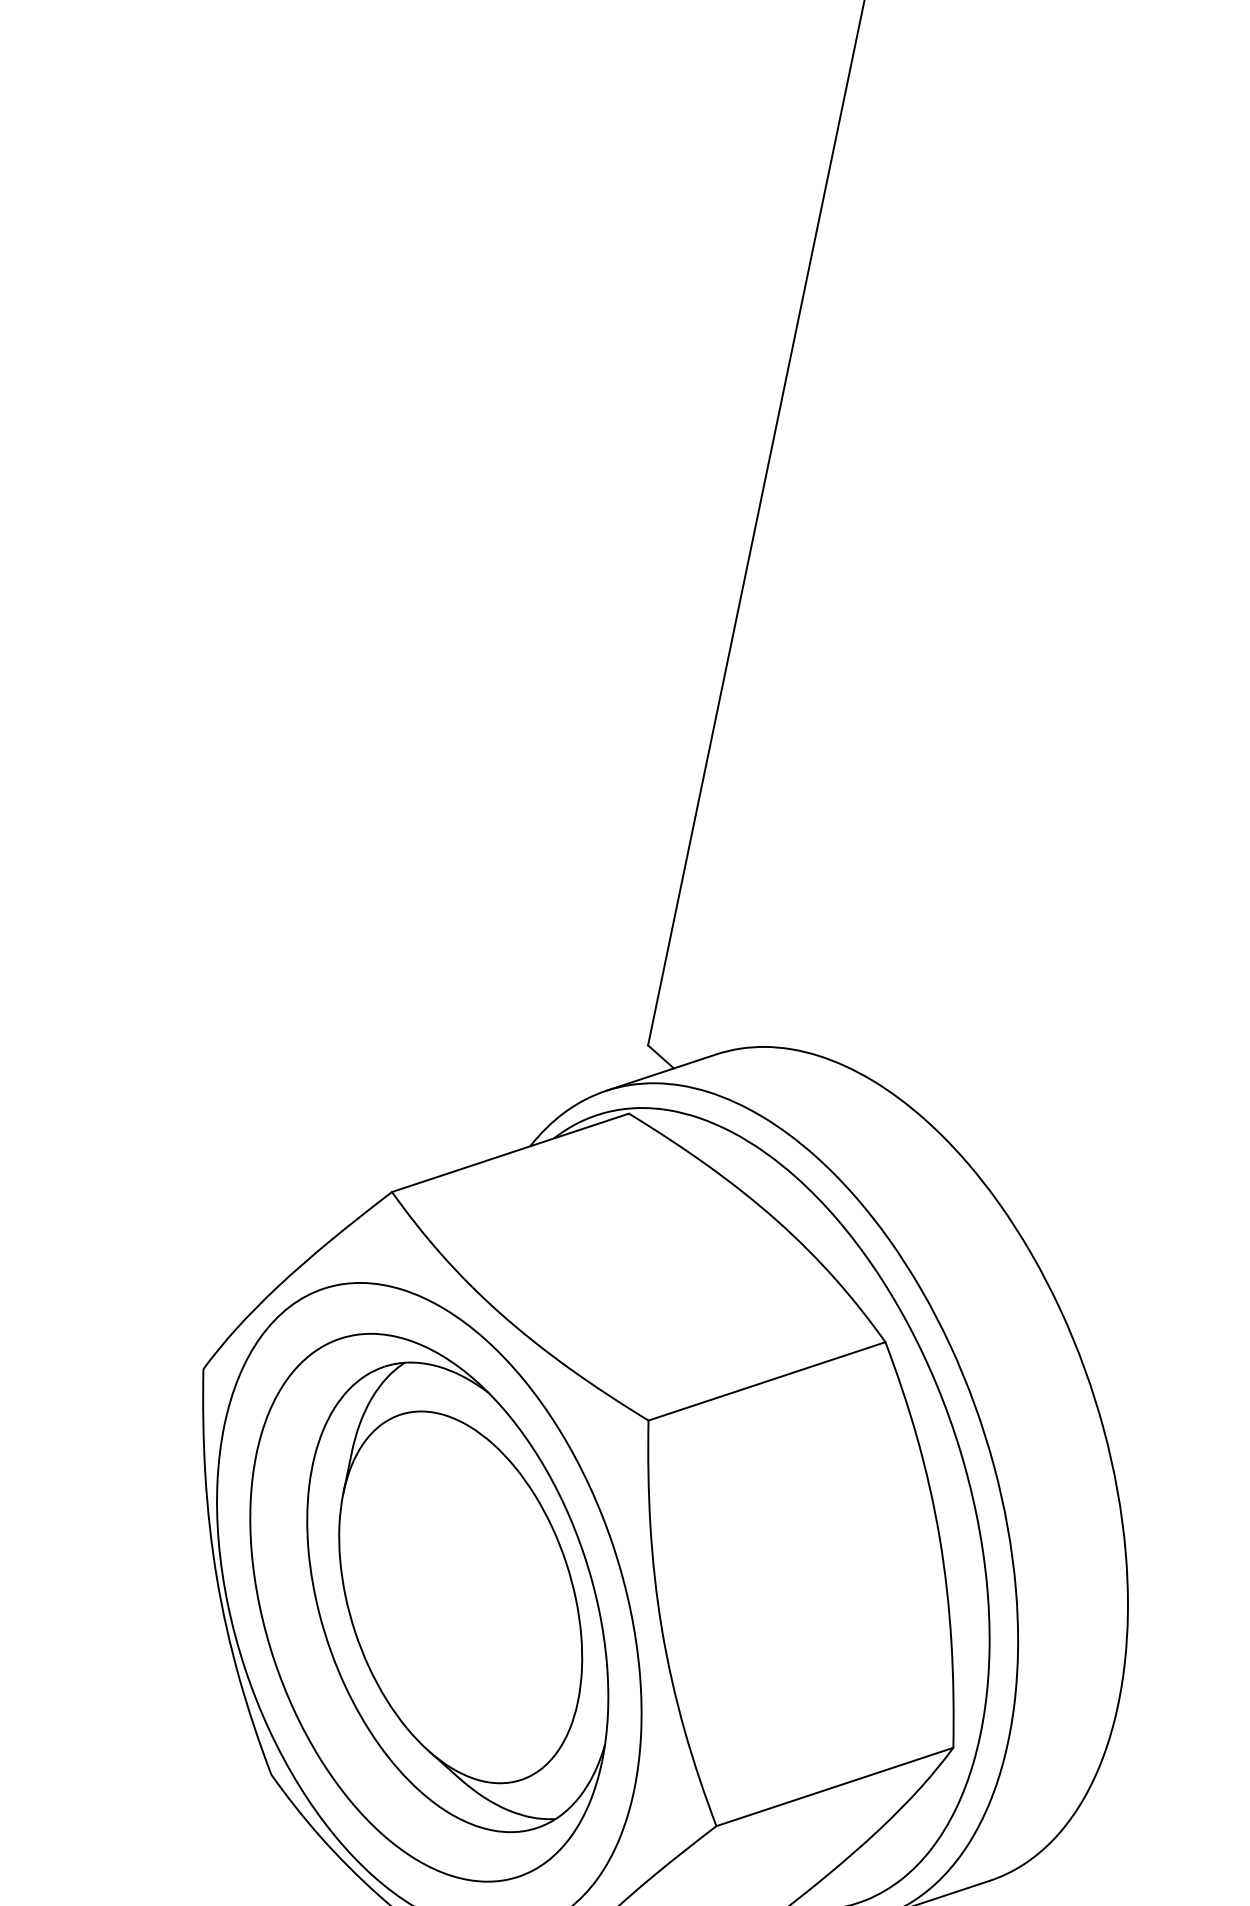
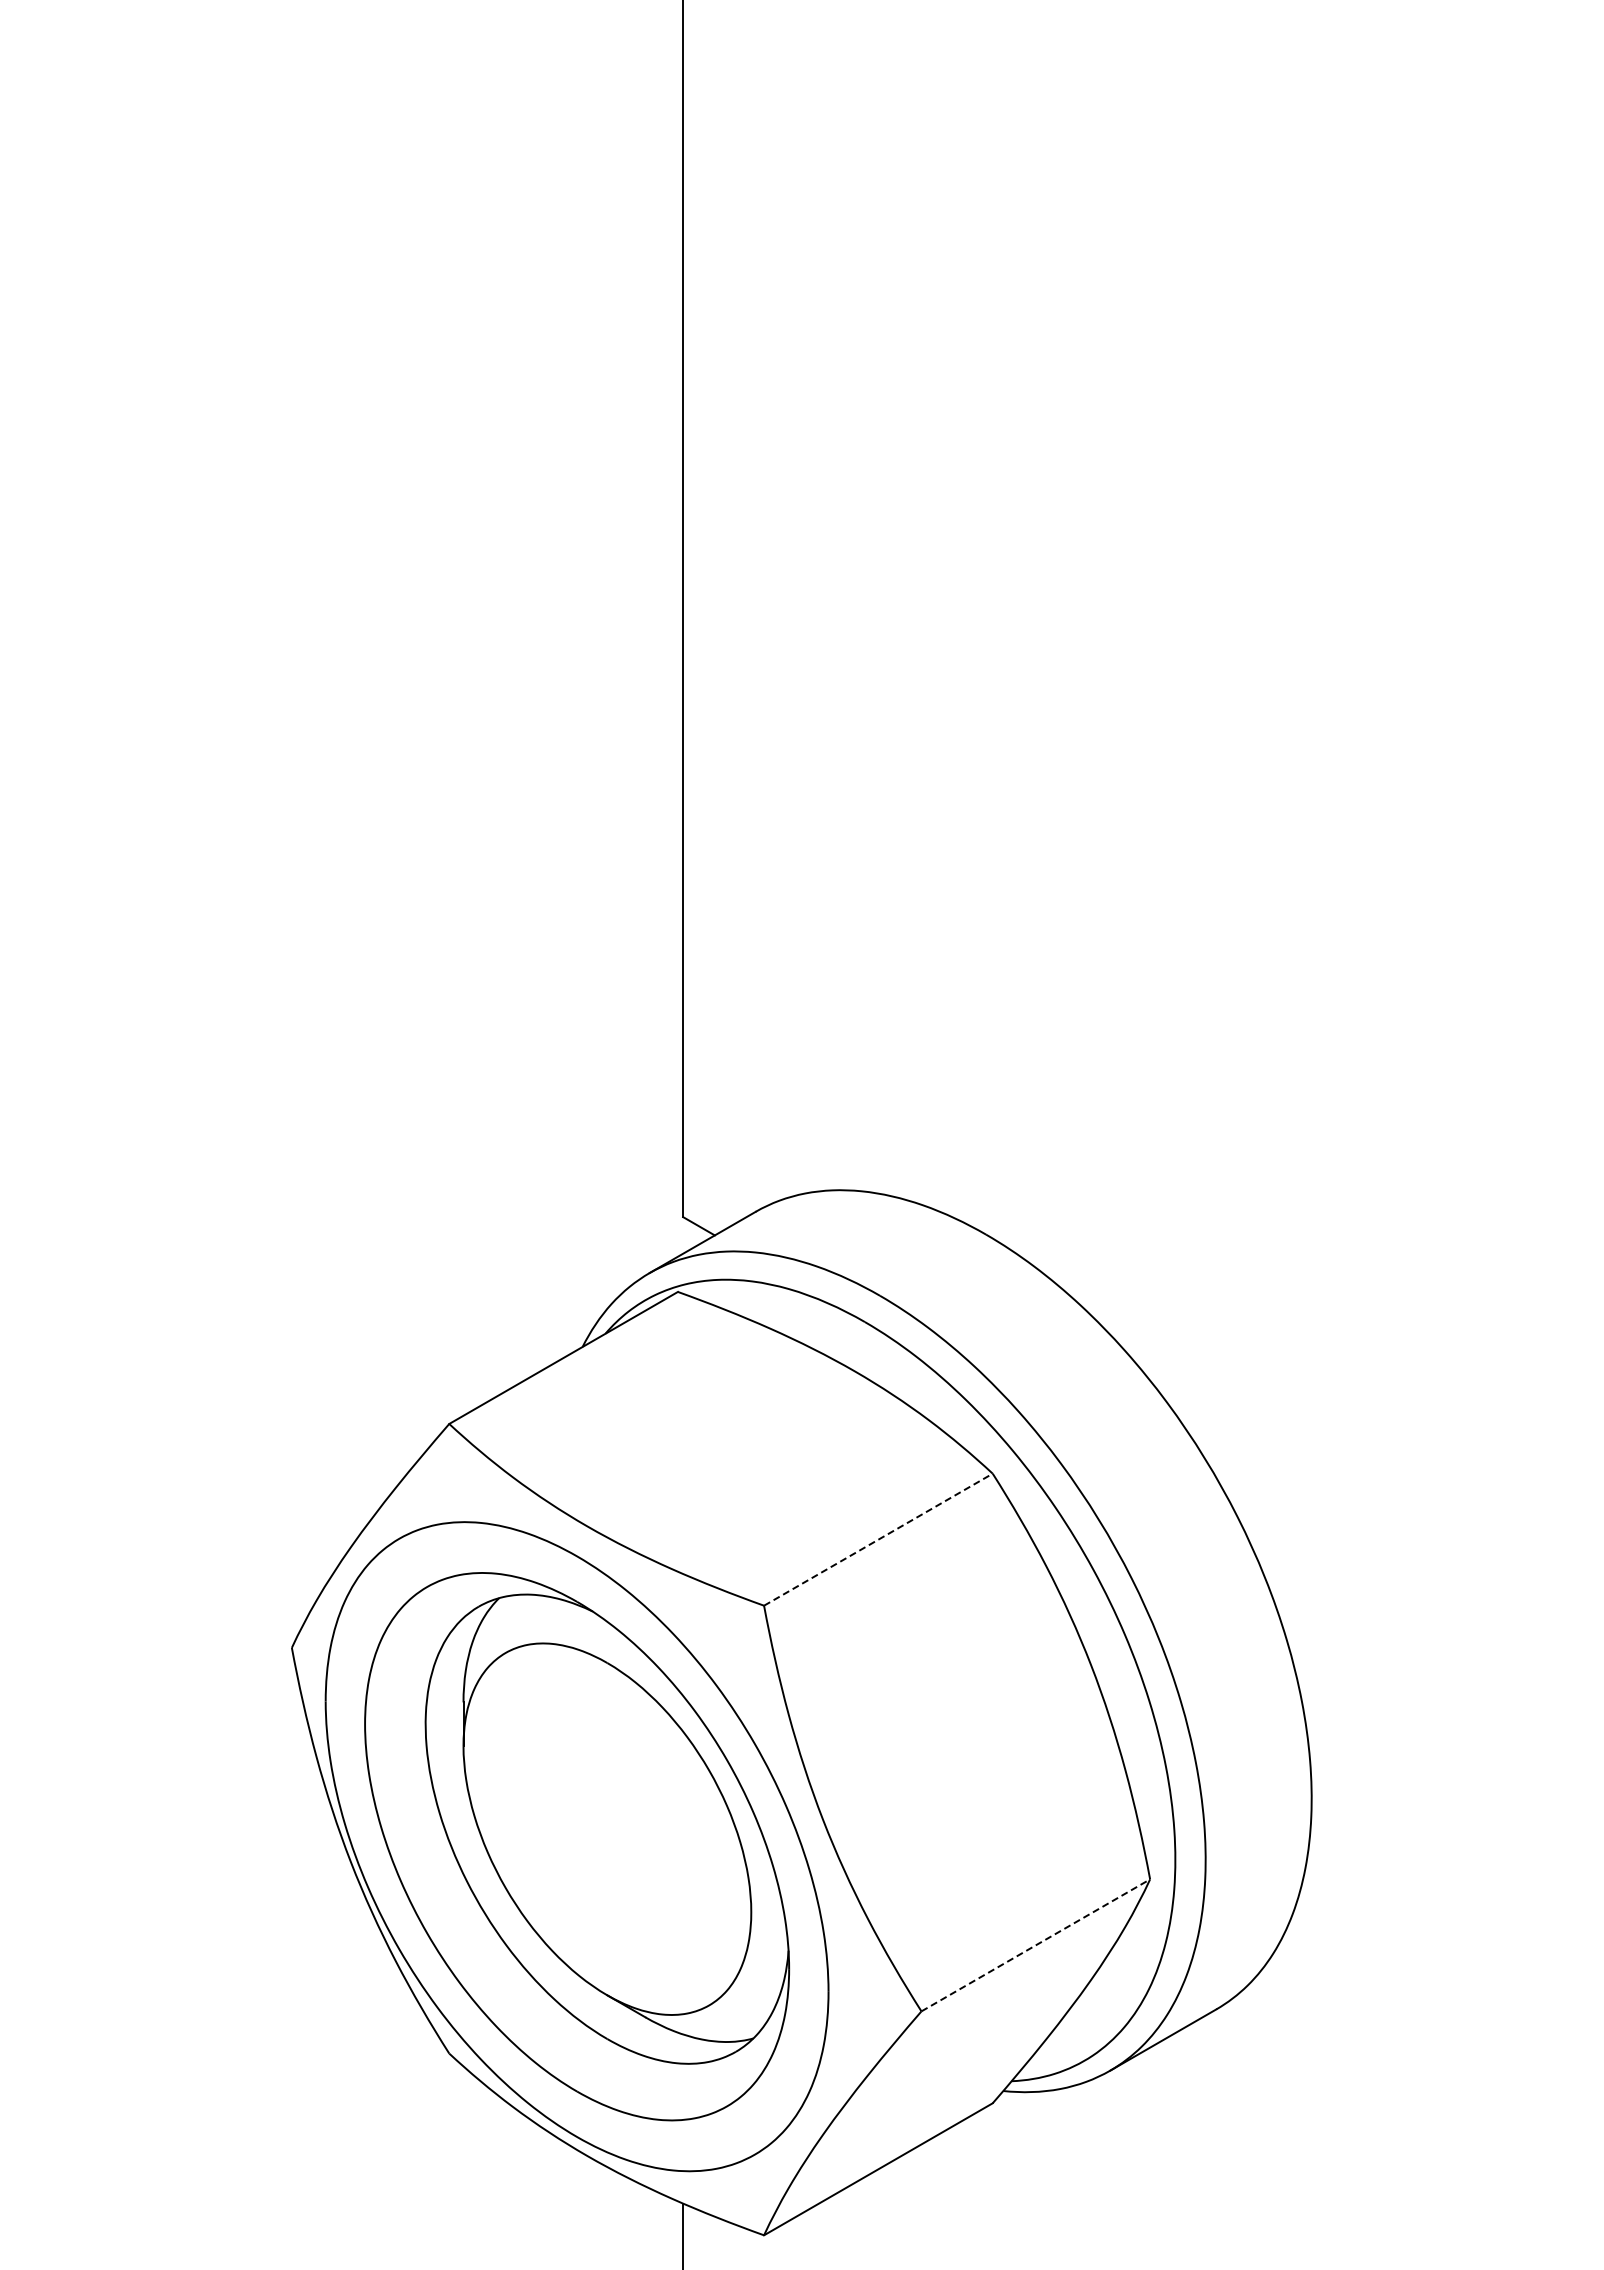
line: (767, 1381) -> (878, 1539), solid -> dashed
line: (835, 1787) -> (1036, 1945), solid -> dashed

